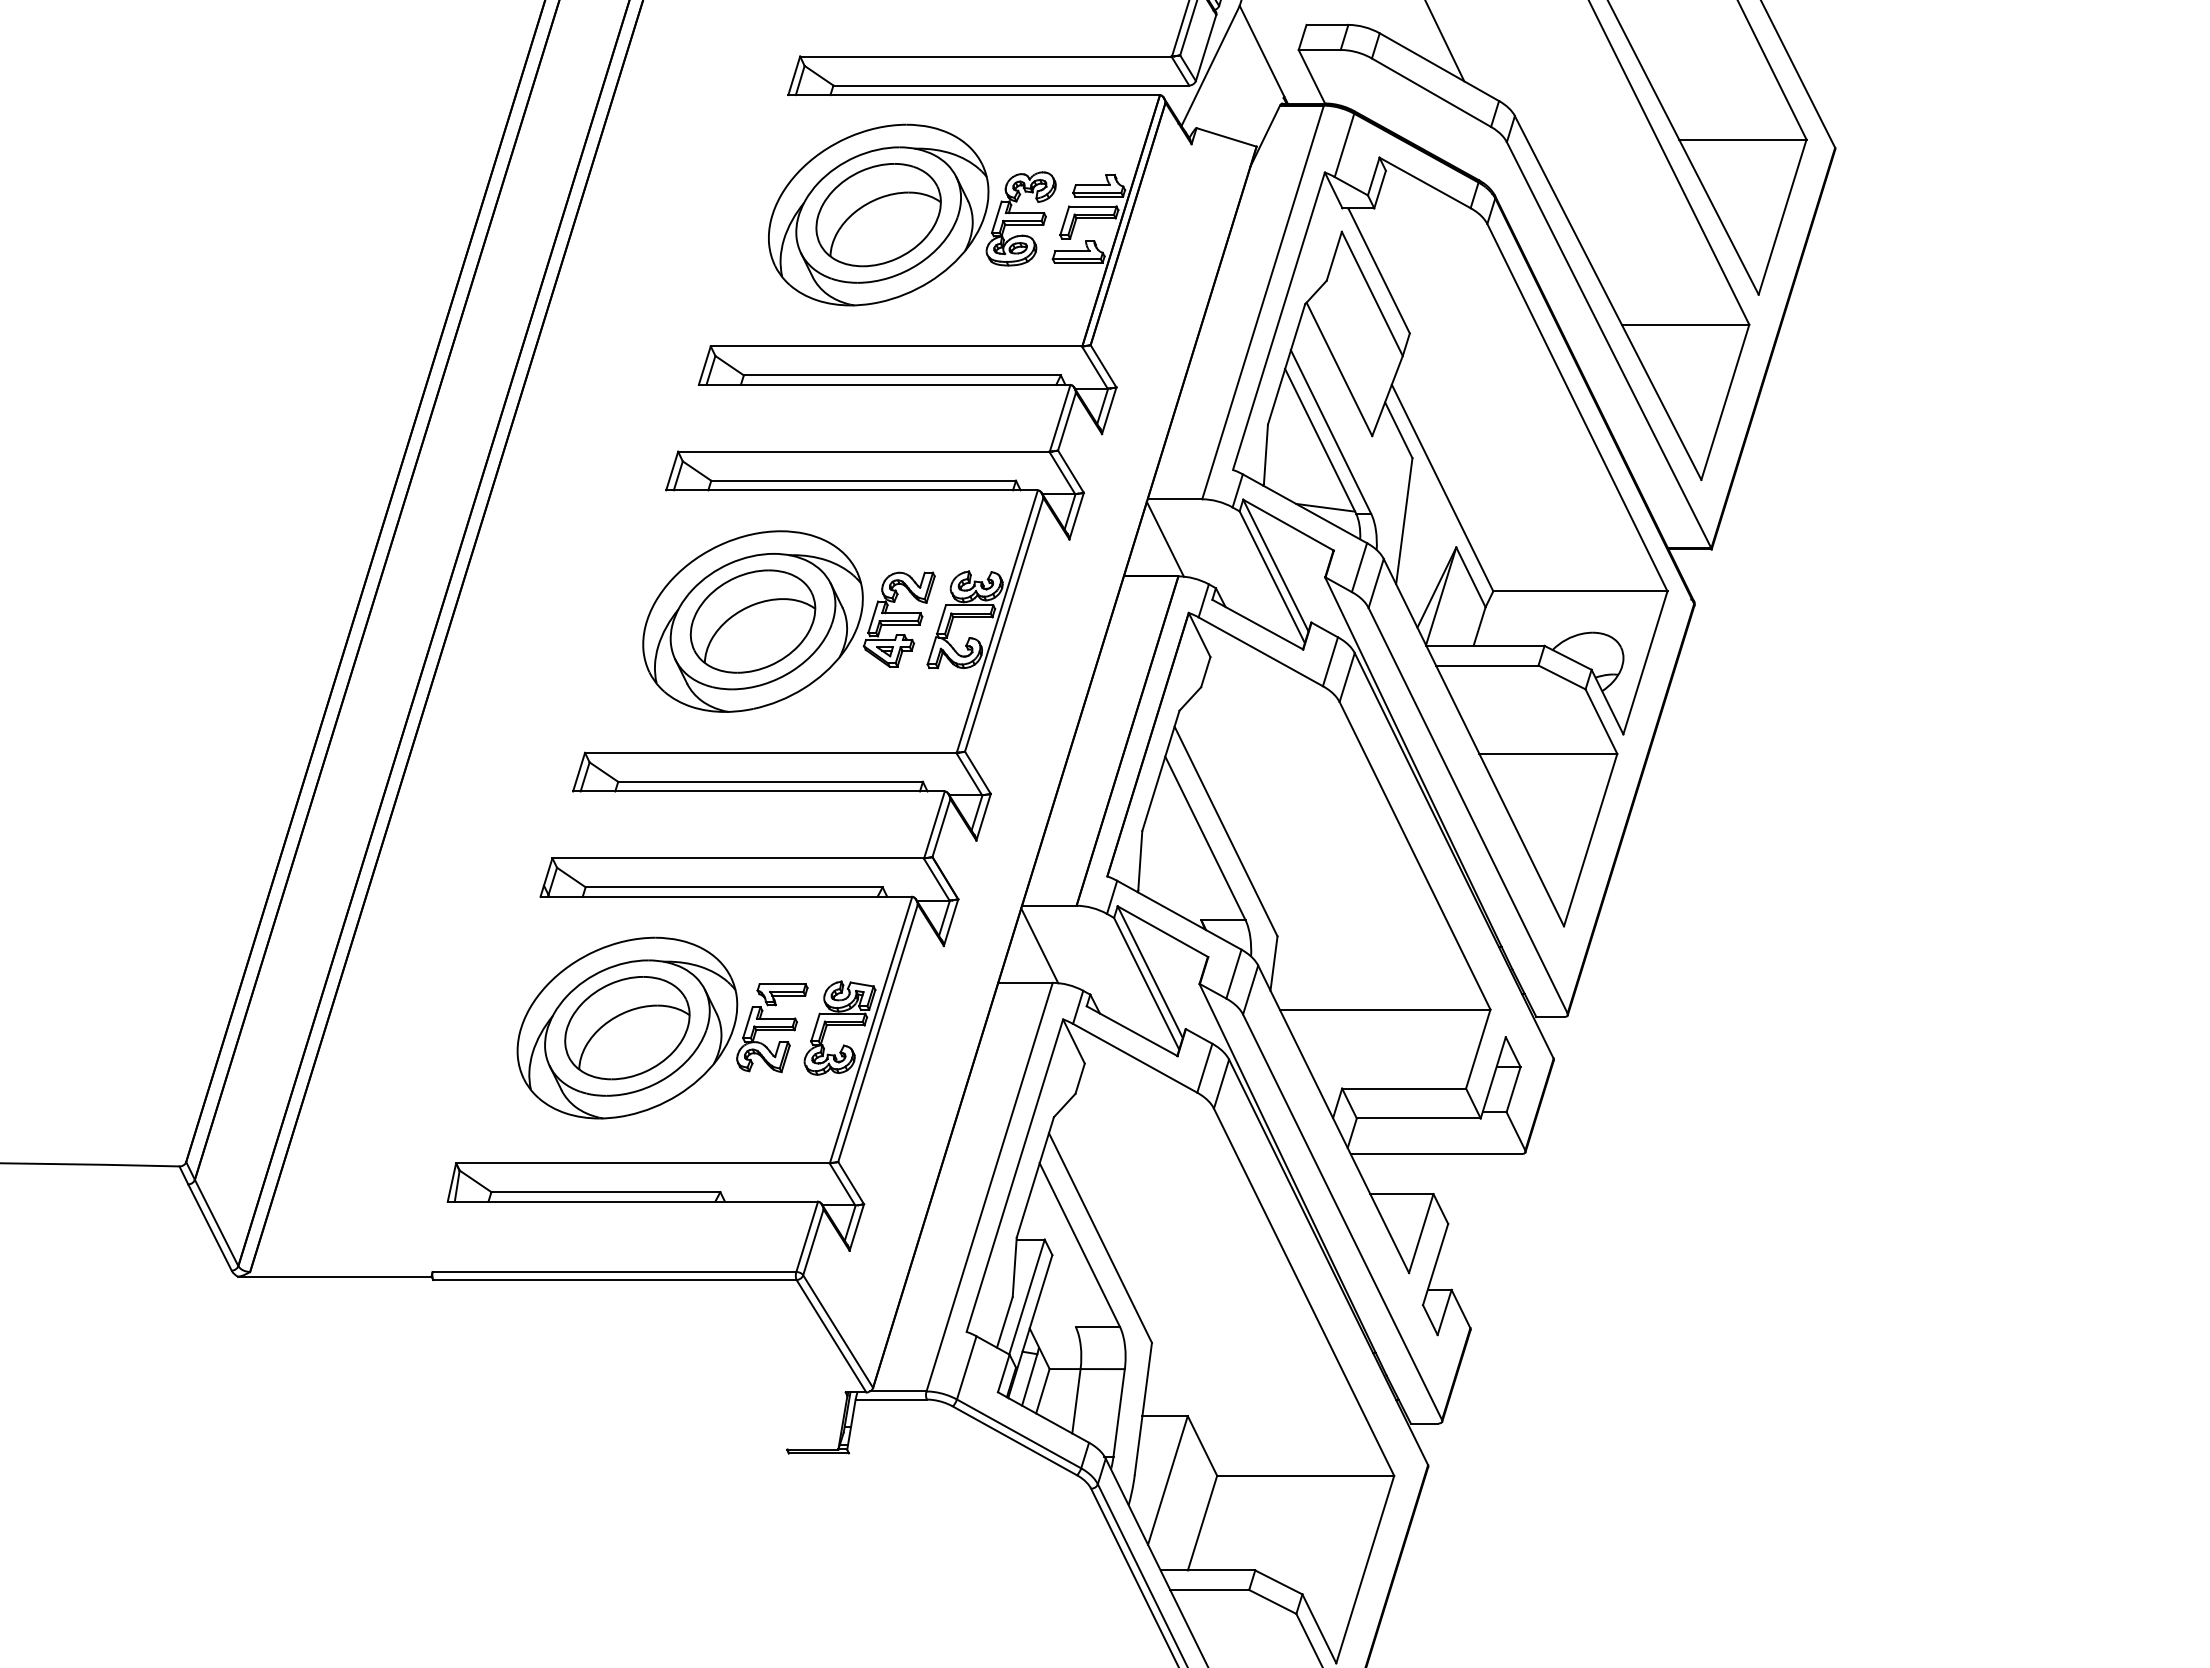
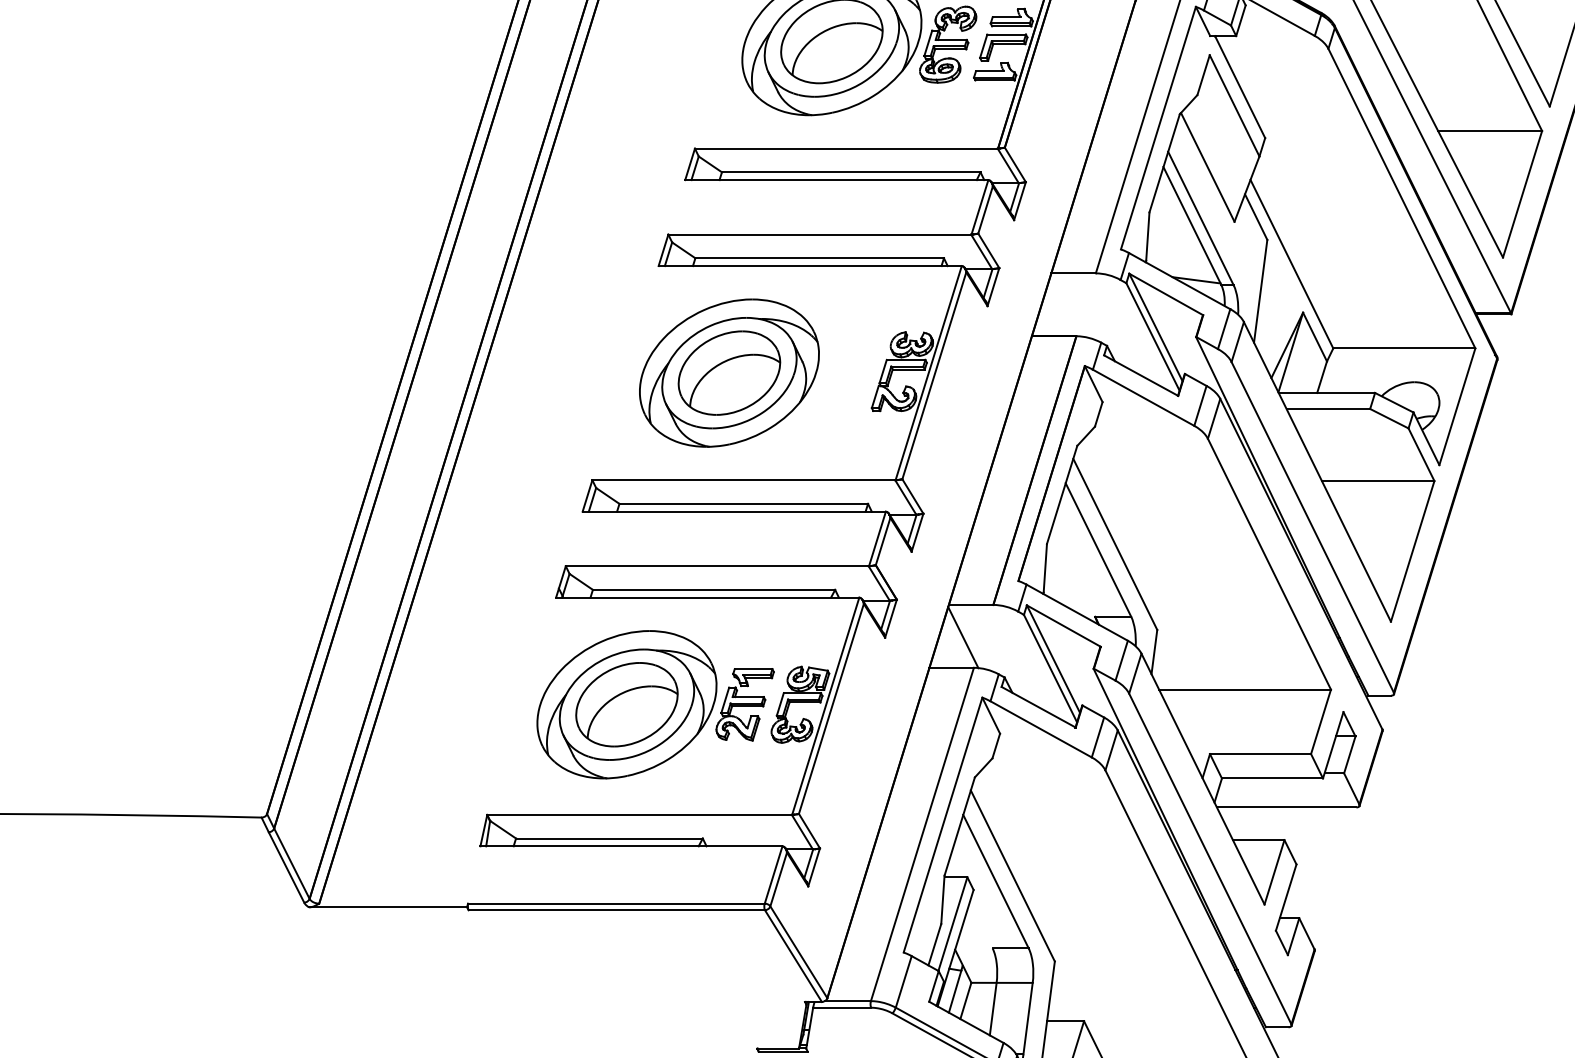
line: (1164, 538) -> (1065, 305), removed
part: (898, 619) -> (848, 371), removed

